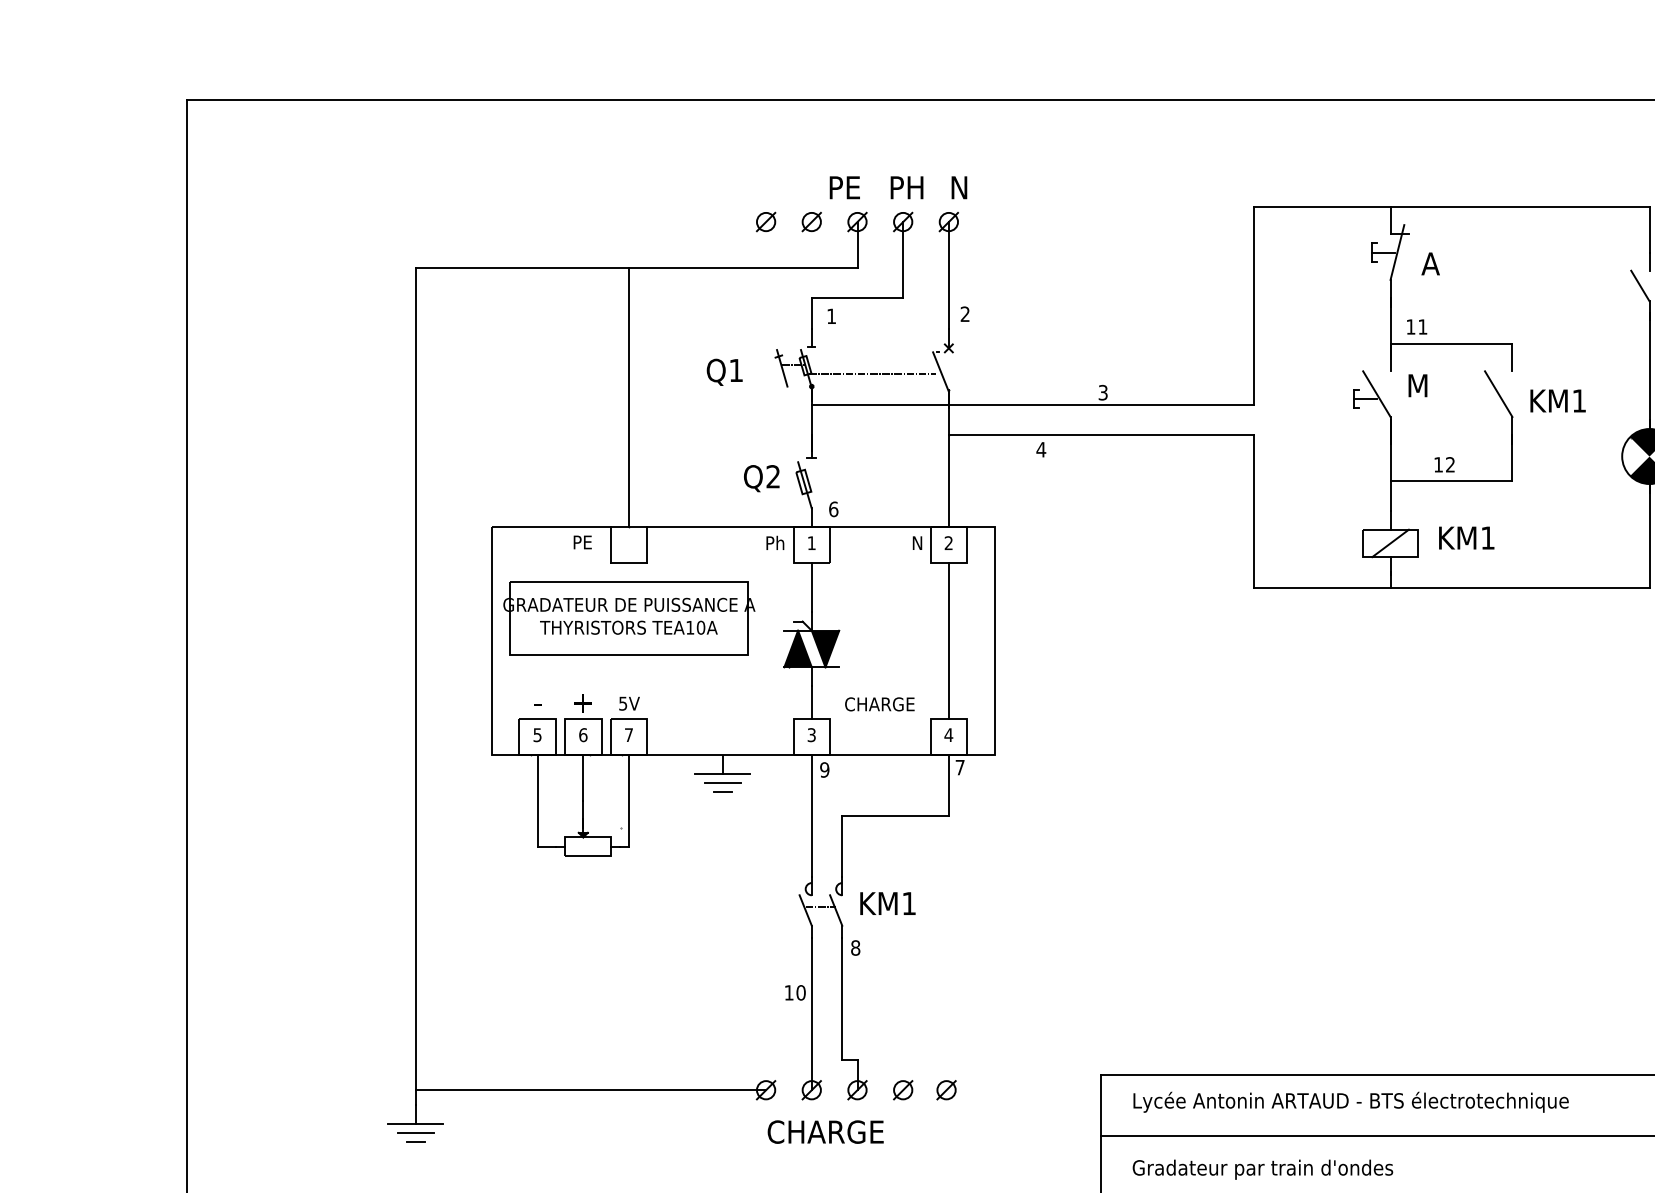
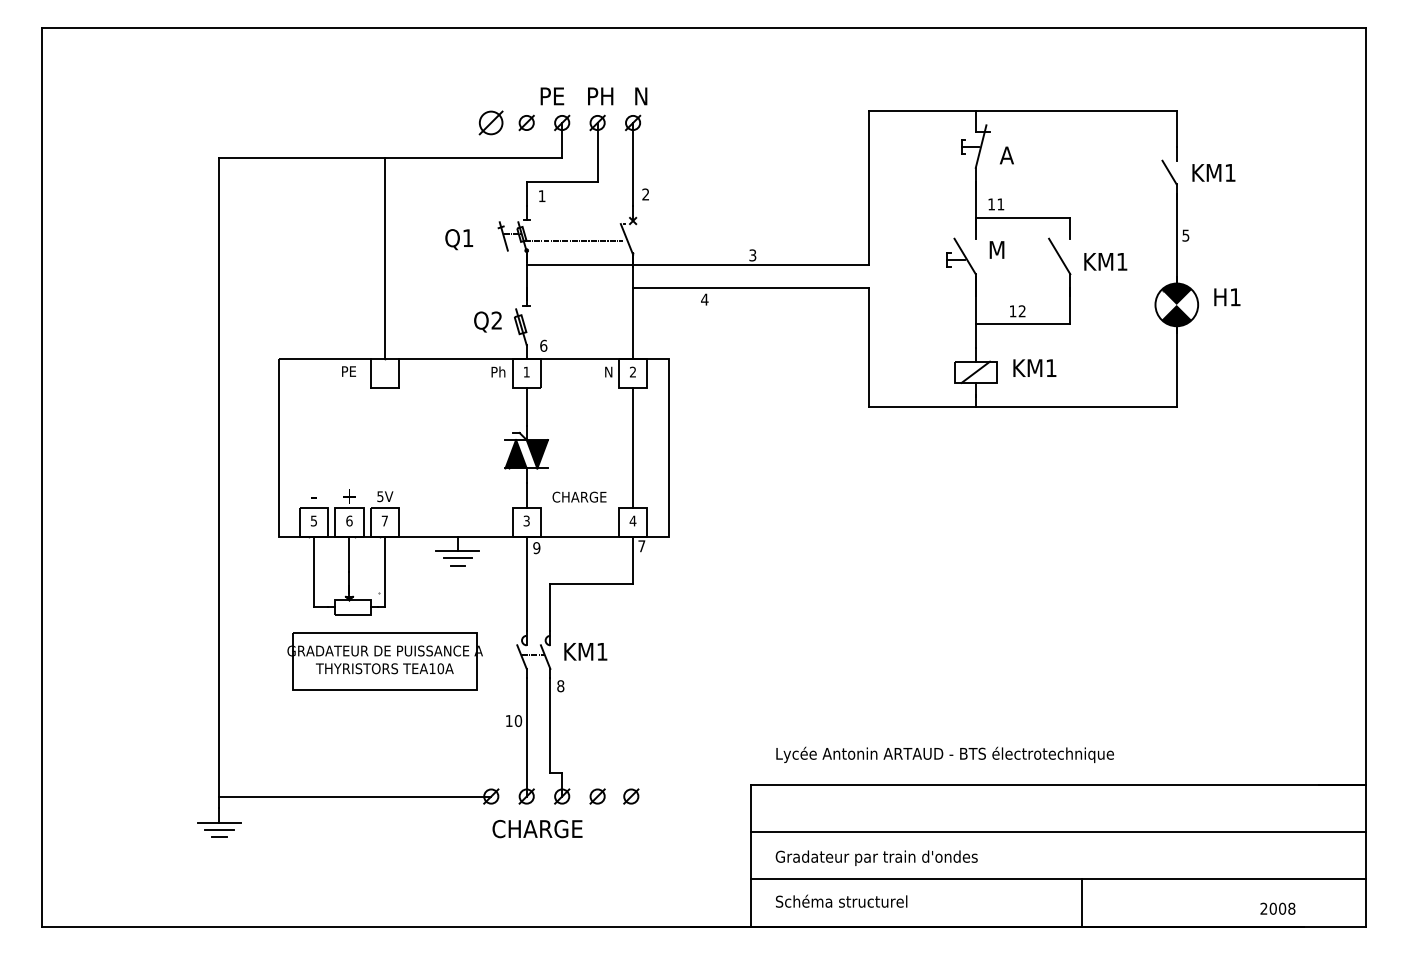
part: (766, 221) -> (491, 122), size x1.6
part: (628, 618) -> (384, 661), moved
text: (1350, 1101) -> (944, 754), moved

